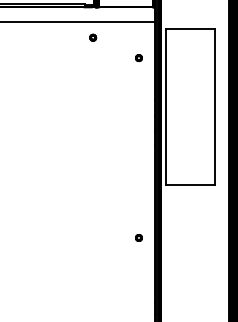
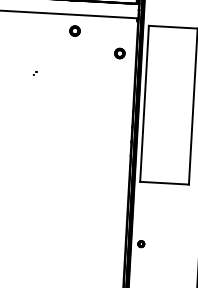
part: (93, 37) -> (75, 30), size x1.6
part: (138, 58) -> (119, 54), size x1.6
part: (138, 237) -> (140, 243), moved

